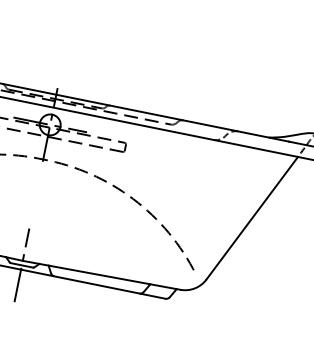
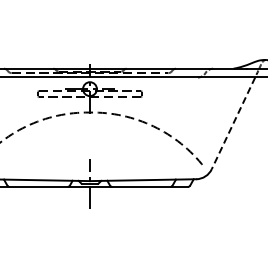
line: (252, 218) -> (233, 123), solid -> dashed

